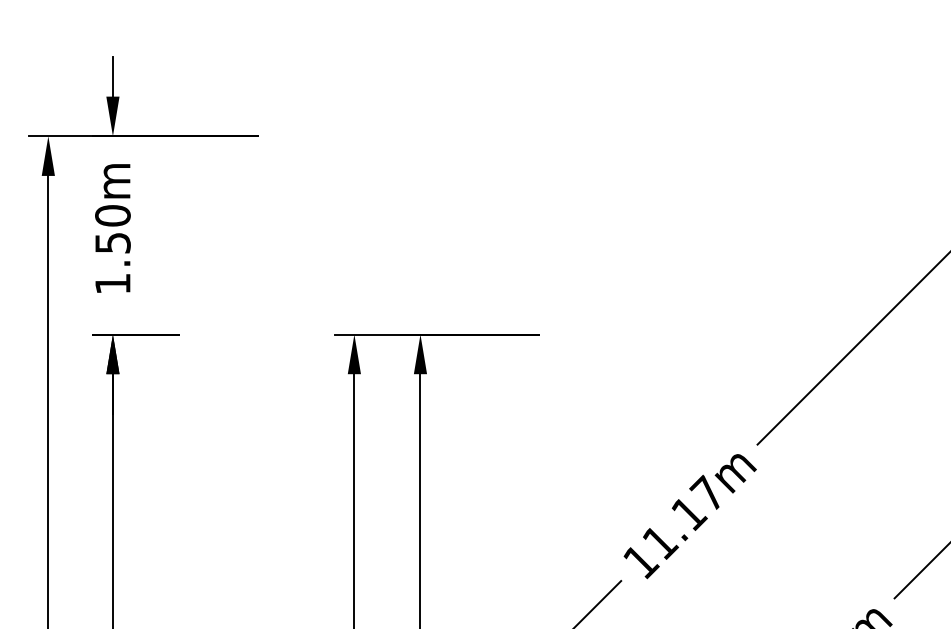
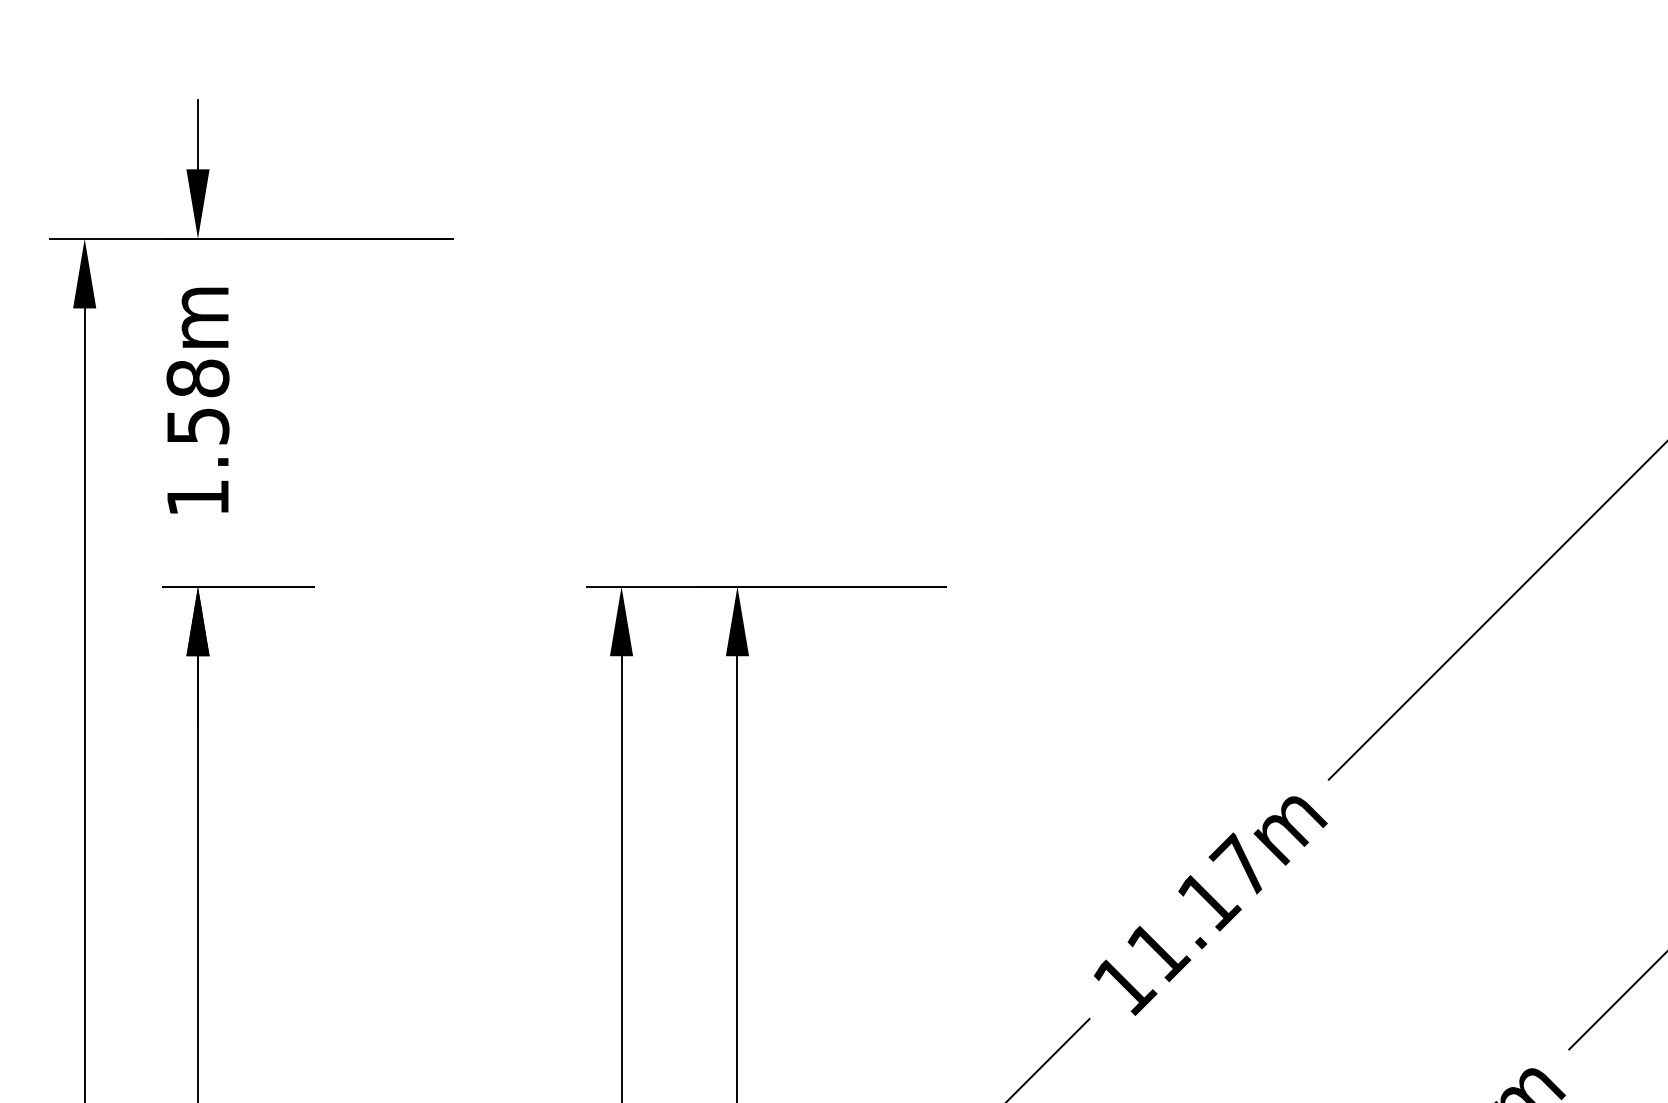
text: (112, 215) -> (197, 377), 1.50m -> 1.58m

